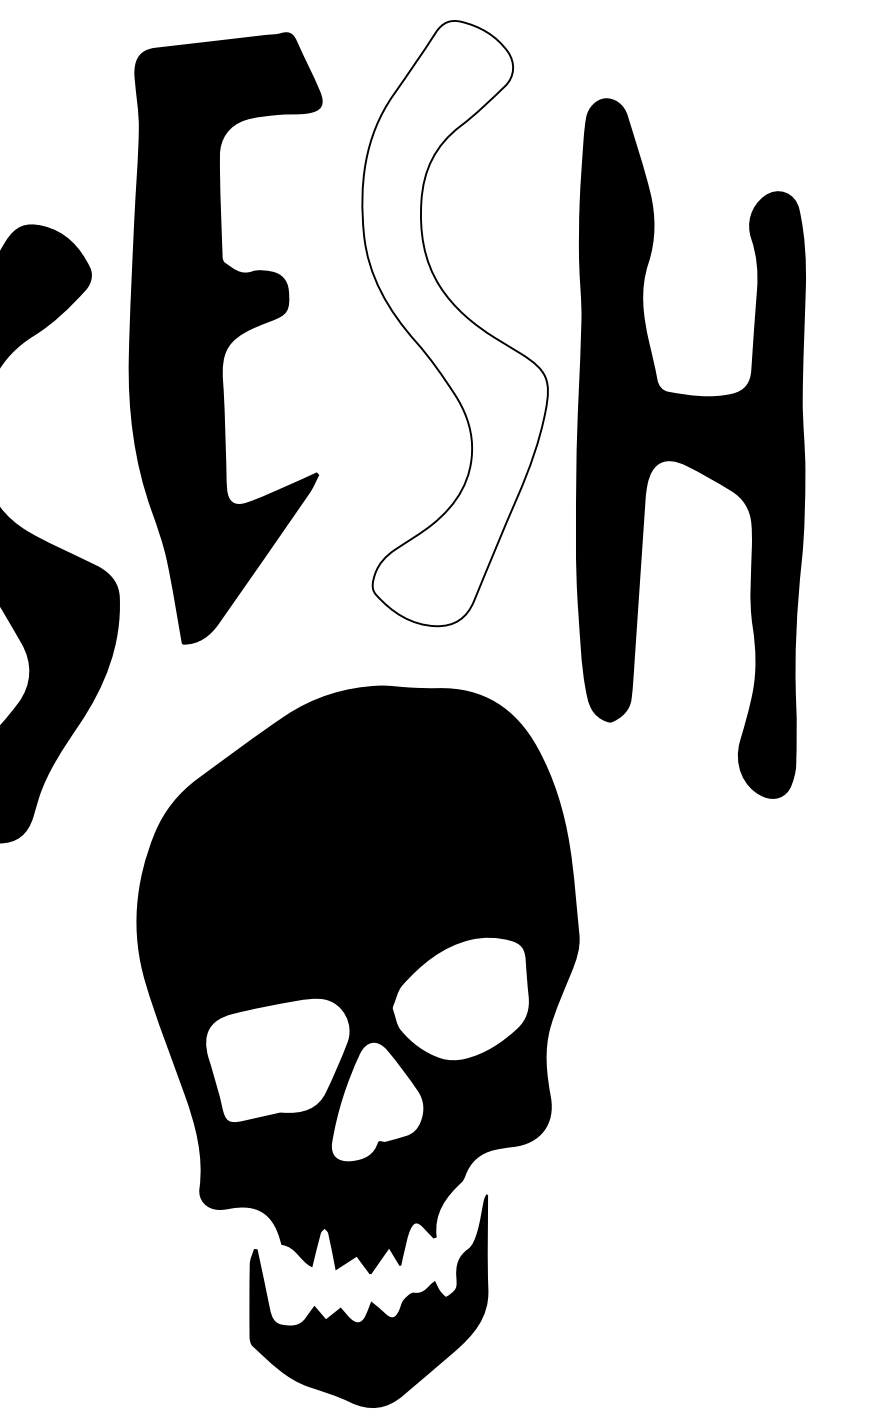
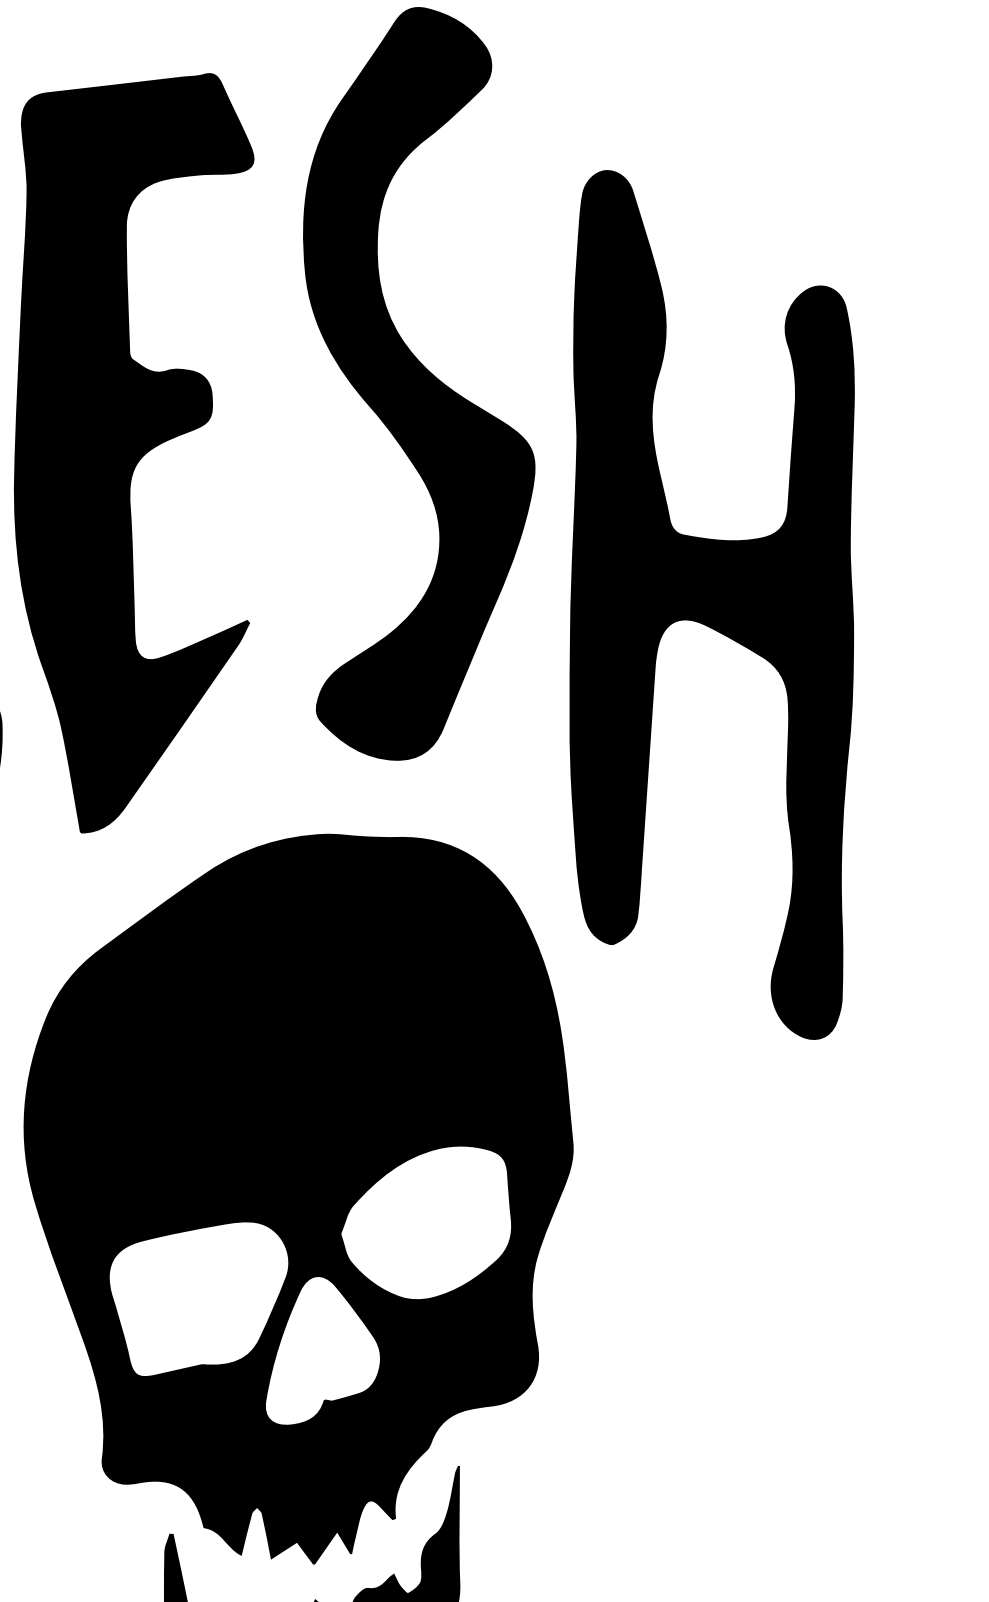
fill: (454, 323) -> (418, 383), added
part: (225, 338) -> (133, 453), moved
part: (690, 448) -> (711, 604), moved

